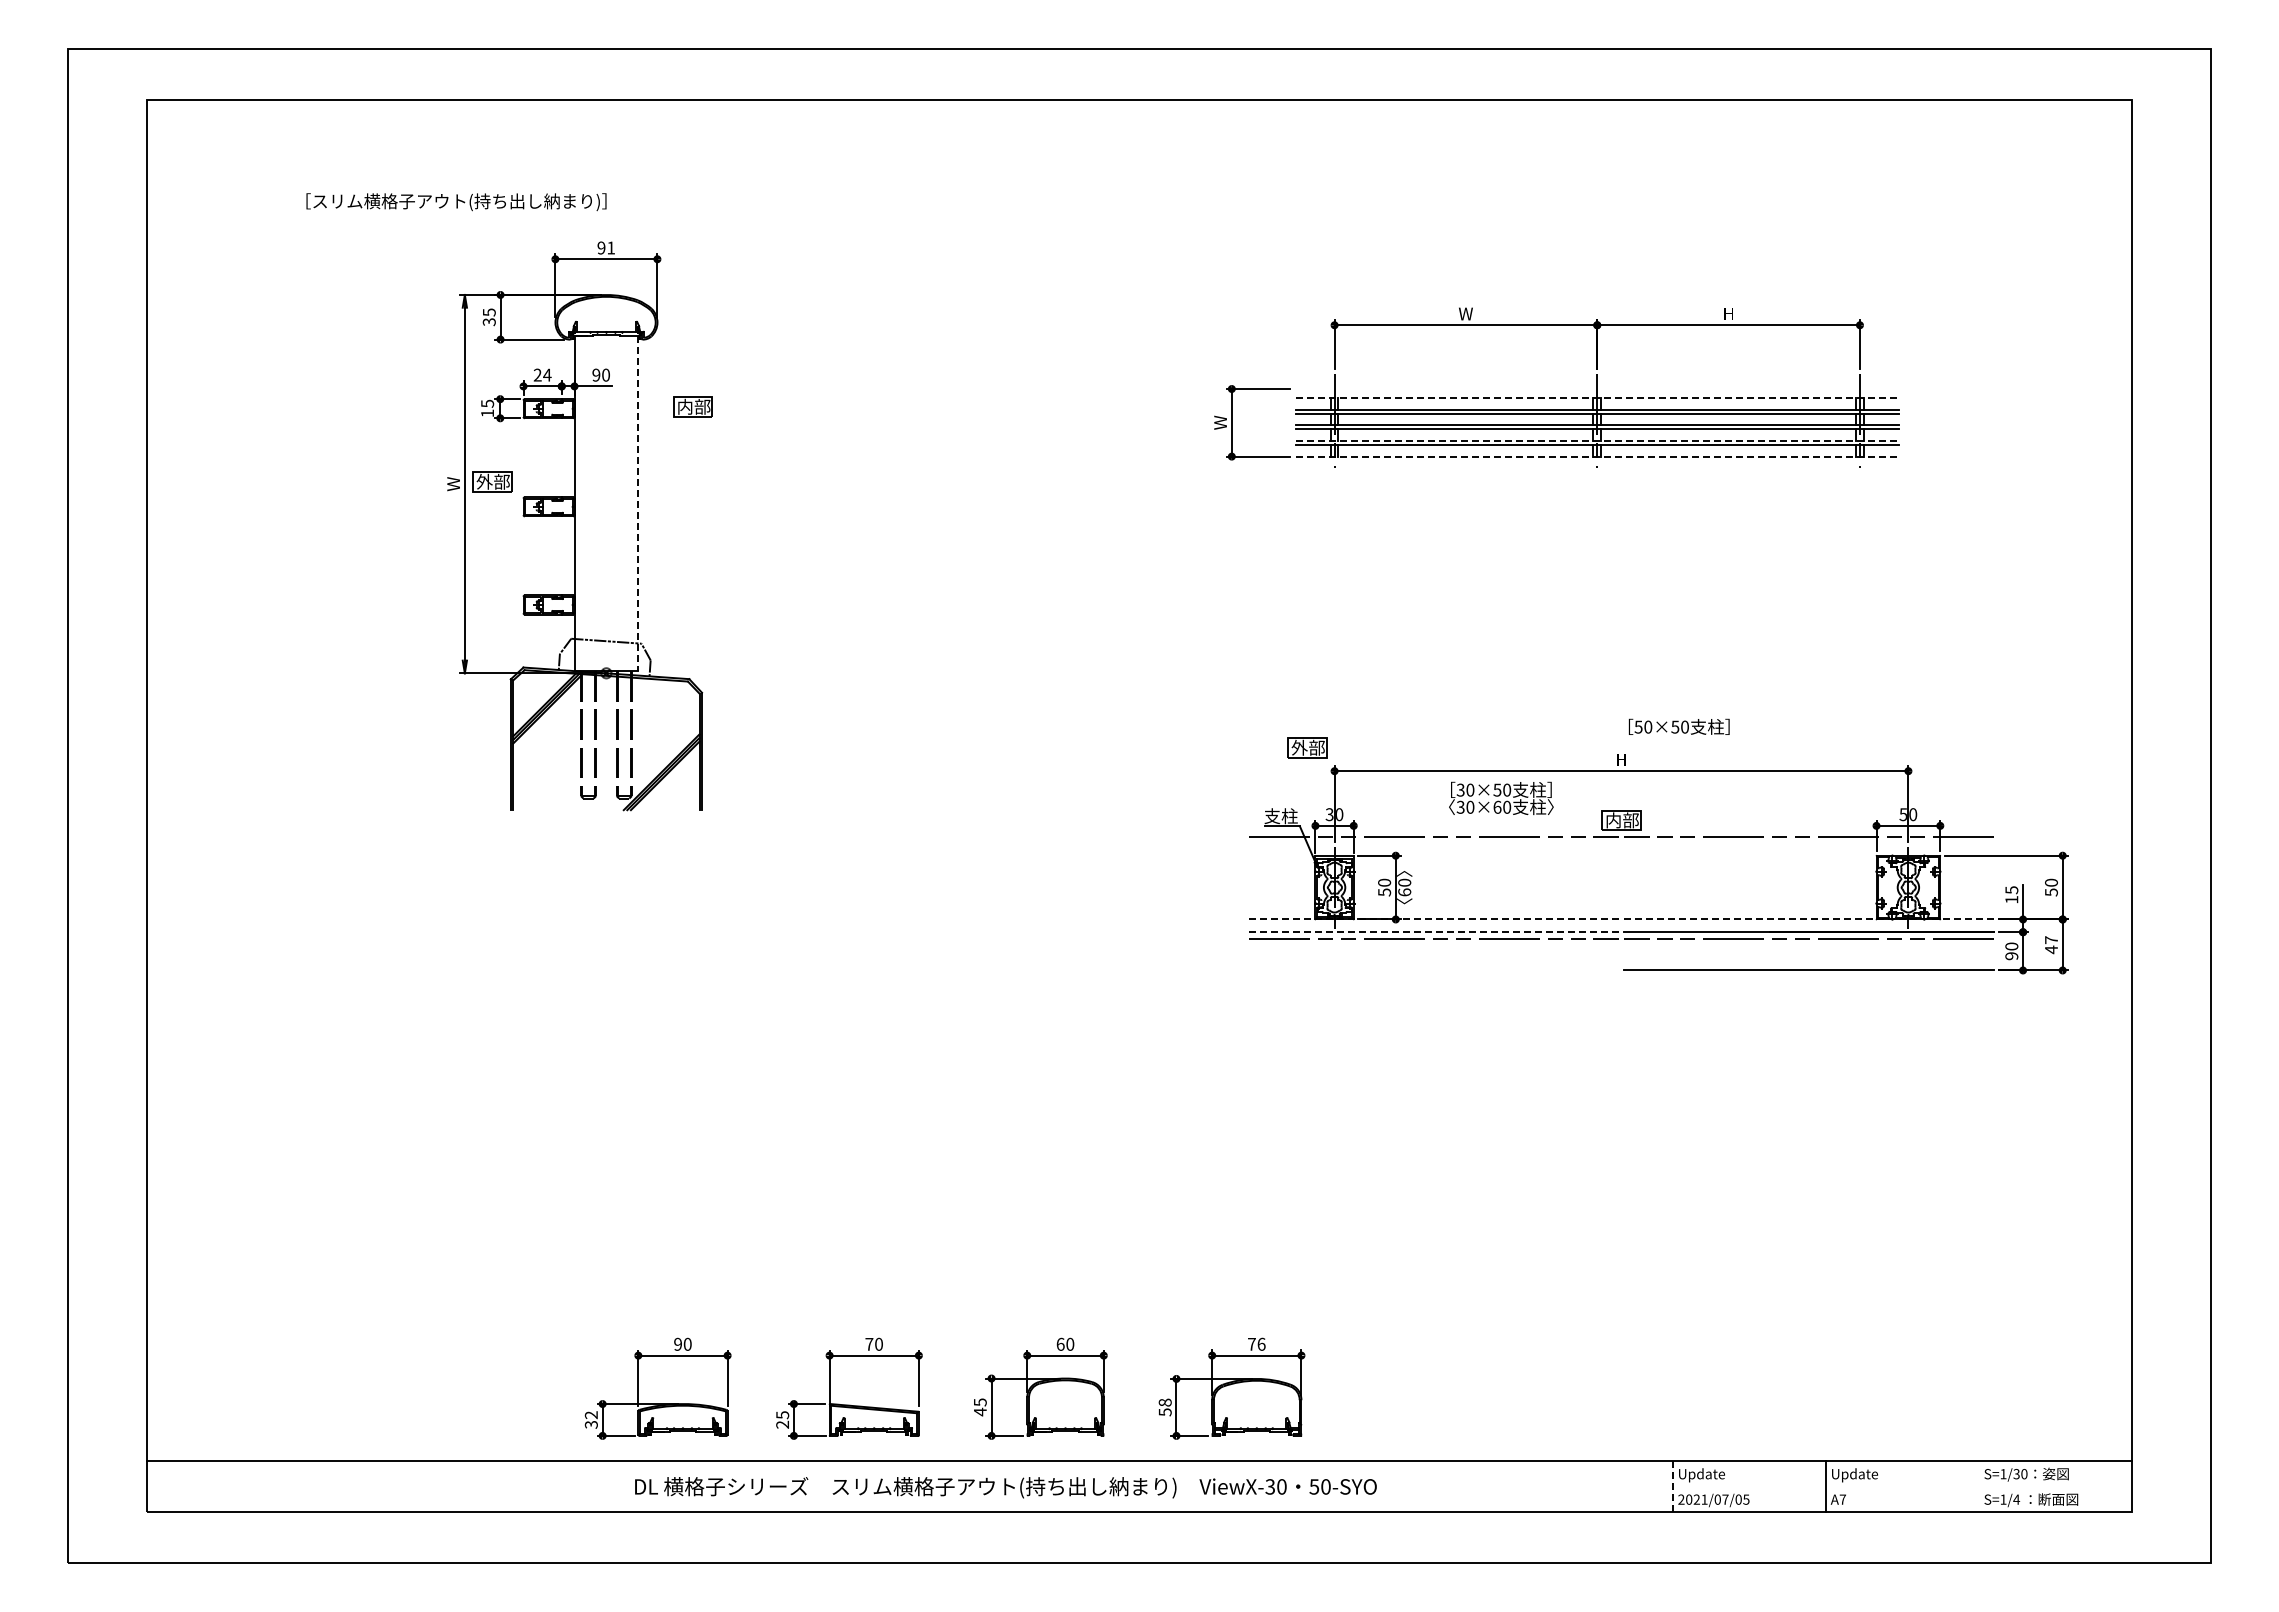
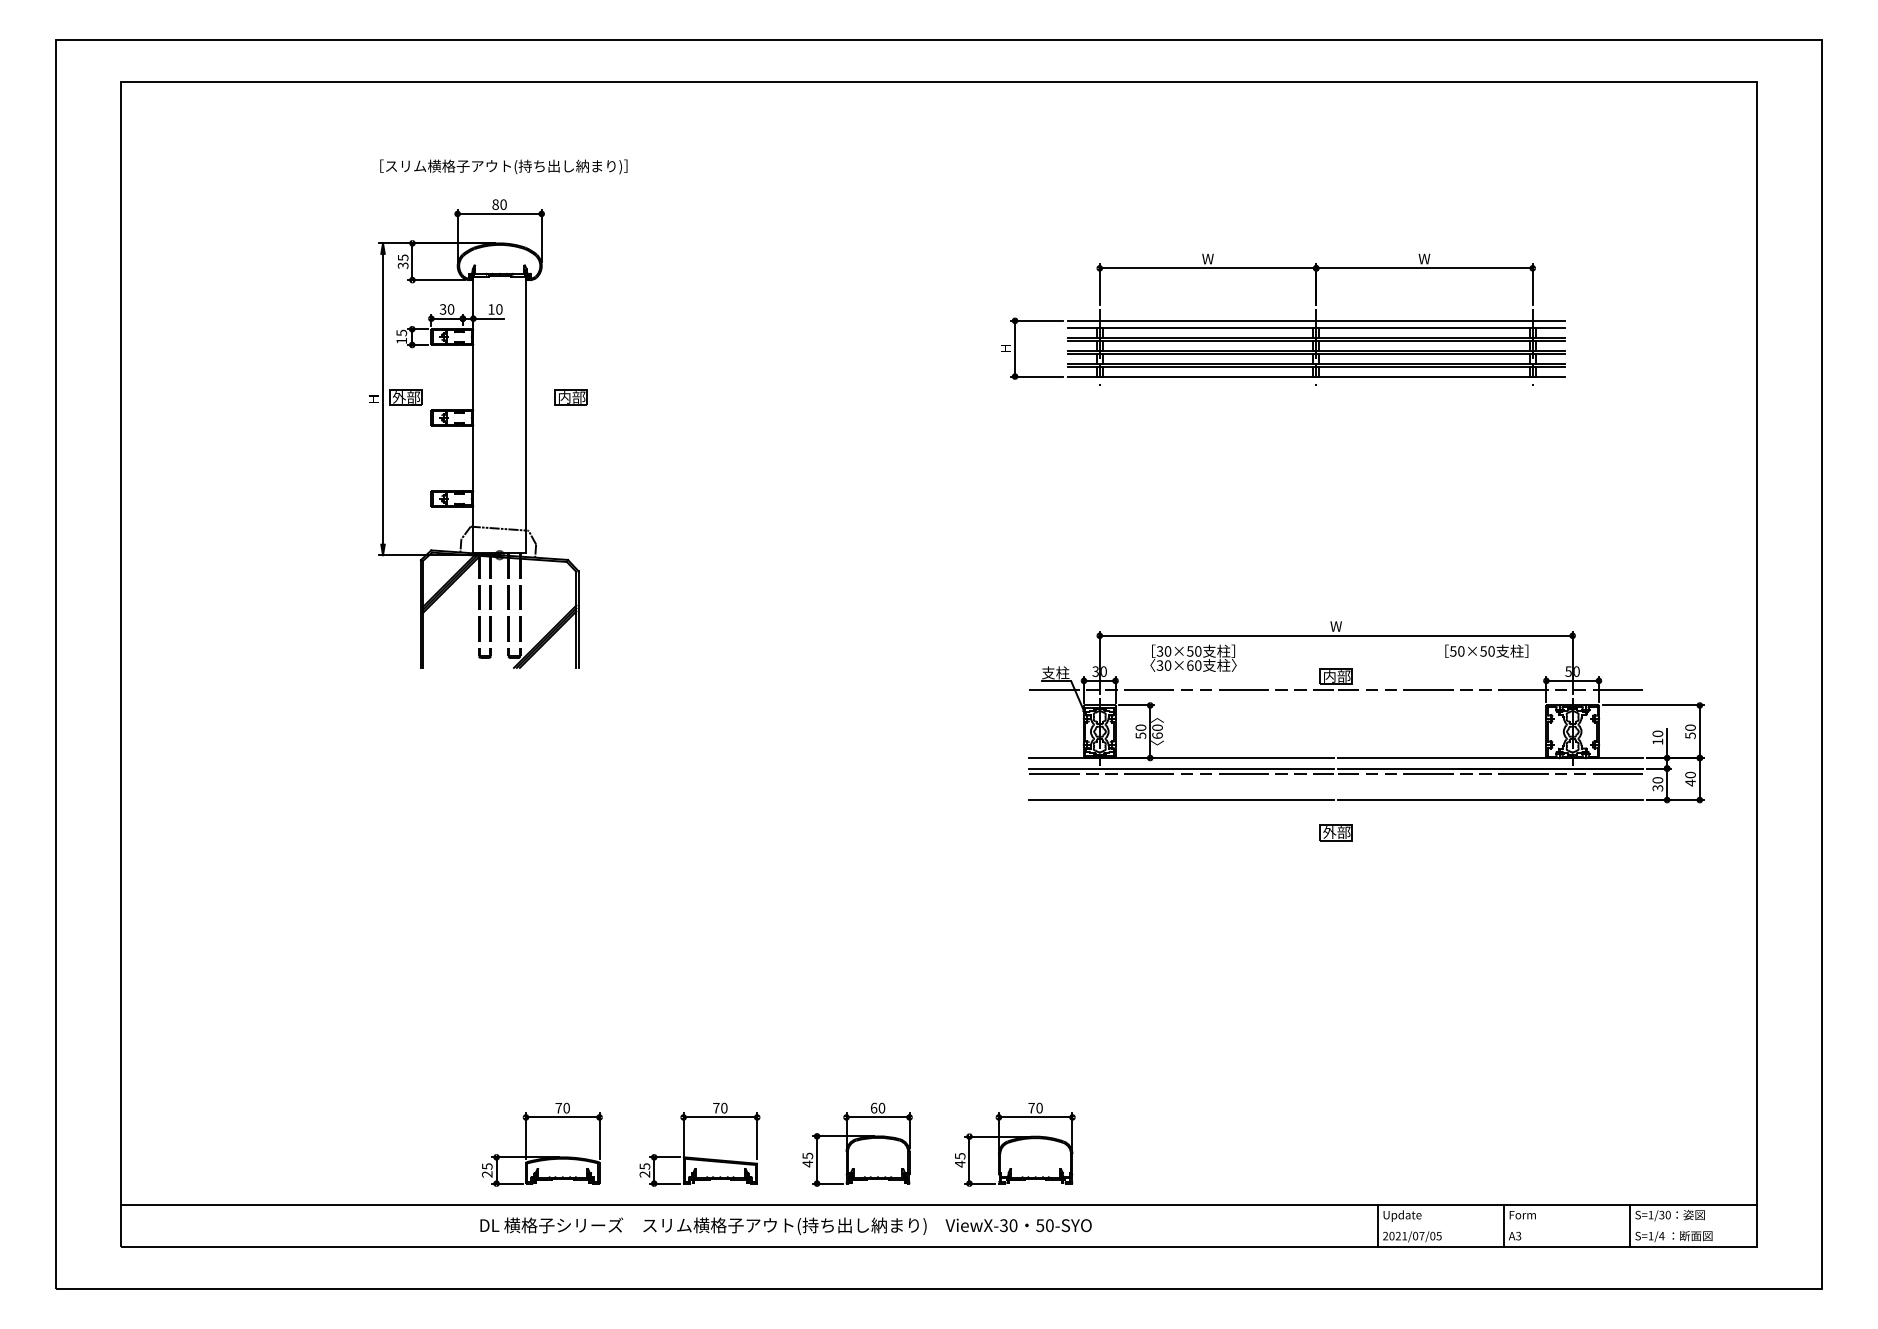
text: (456, 202) -> (503, 167), moved
text: (606, 247) -> (499, 204), 91 -> 80
text: (1728, 313) -> (1424, 258), H -> W
text: (542, 374) -> (447, 308), 24 -> 30
text: (596, 374) -> (491, 308), 90 -> 10
line: (1596, 389) -> (1315, 321), added
line: (1597, 397) -> (1316, 327), dashed -> solid
part: (692, 406) -> (570, 397), moved
text: (1220, 422) -> (1005, 348), W -> H
line: (1597, 440) -> (1316, 363), dashed -> solid
line: (1597, 456) -> (1316, 376), dashed -> solid
text: (453, 484) -> (373, 399), W -> H
line: (638, 503) -> (526, 415), dashed -> solid
text: (1678, 726) -> (1486, 650), moved
part: (1307, 747) -> (1336, 832), moved
text: (1621, 759) -> (1336, 626), H -> W
text: (1501, 797) -> (1193, 657), moved
text: (2011, 890) -> (1657, 734), 15 -> 10
line: (1434, 919) -> (1182, 758), dashed -> solid
line: (1808, 919) -> (1490, 758), dashed -> solid
line: (1434, 932) -> (1182, 768), dashed -> solid
text: (2051, 940) -> (1690, 775), 47 -> 40
text: (2011, 956) -> (1657, 788), 90 -> 30
line: (1433, 970) -> (1181, 800), added
text: (678, 1343) -> (559, 1107), 90 -> 70
text: (1261, 1343) -> (1039, 1107), 76 -> 70
text: (1164, 1407) -> (959, 1160), 58 -> 45
text: (590, 1419) -> (486, 1170), 32 -> 25
text: (1855, 1475) -> (1529, 1216), Update -> Form
line: (1672, 1486) -> (1378, 1225), dashed -> solid
line: (1978, 1486) -> (1630, 1225), added
text: (1005, 1487) -> (785, 1226), moved
text: (1842, 1499) -> (1518, 1236), A7 -> A3

